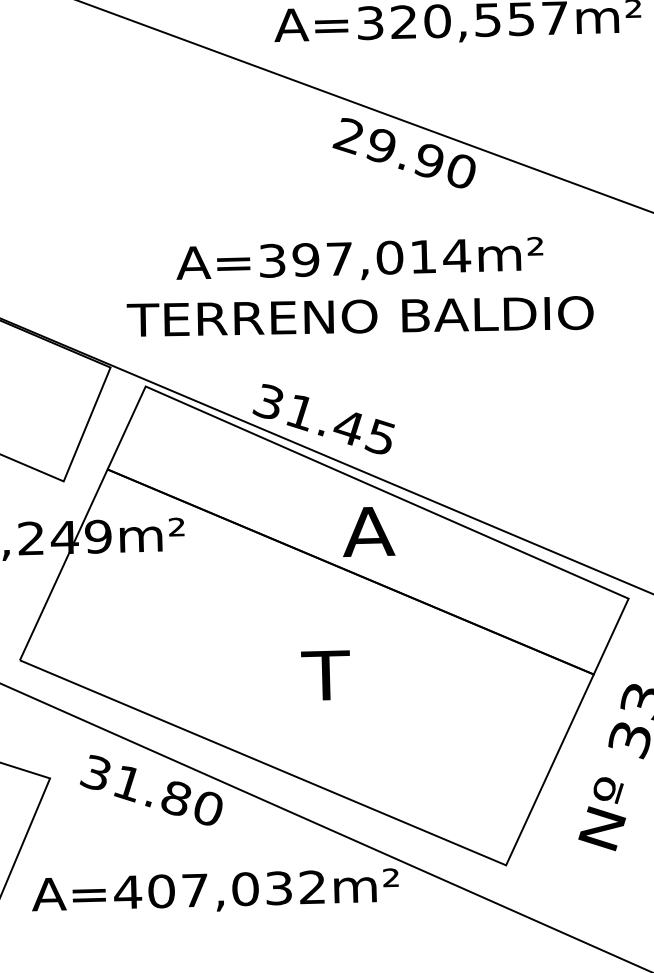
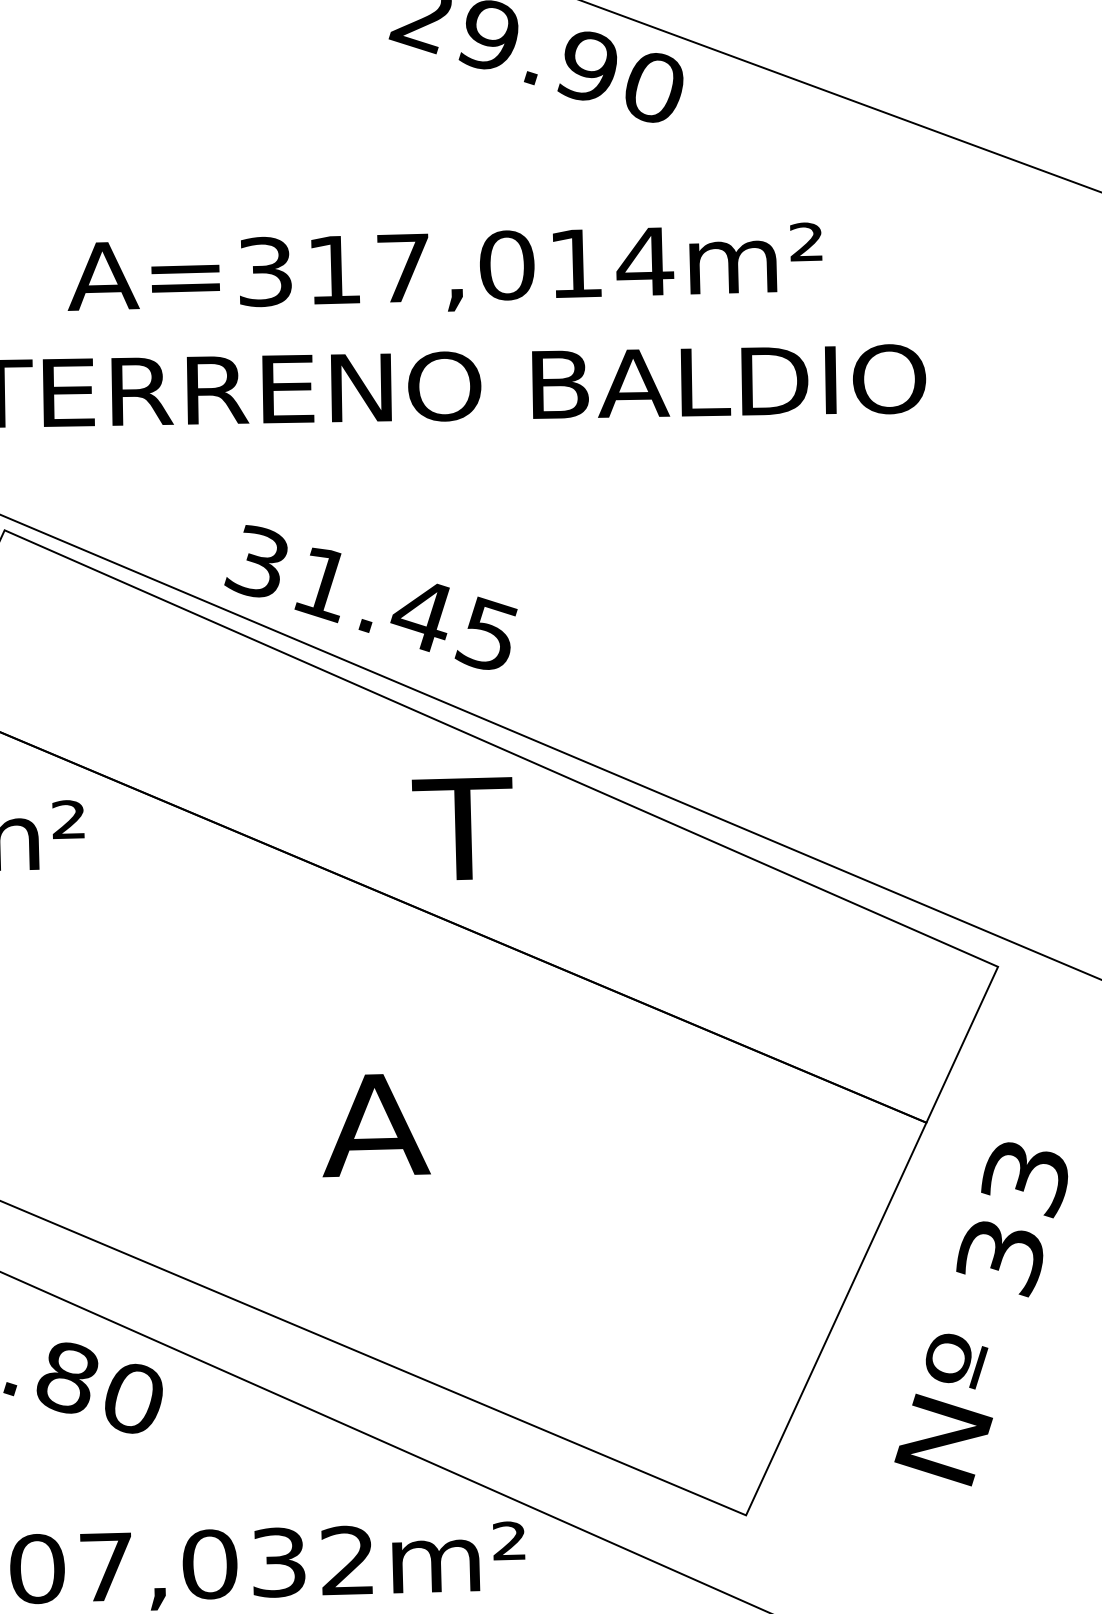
text: (305, 260) -> (333, 271), A=397,014m² -> A=317,014m²
text: (369, 531) -> (465, 828), A -> T
text: (326, 675) -> (376, 1124), T -> A

